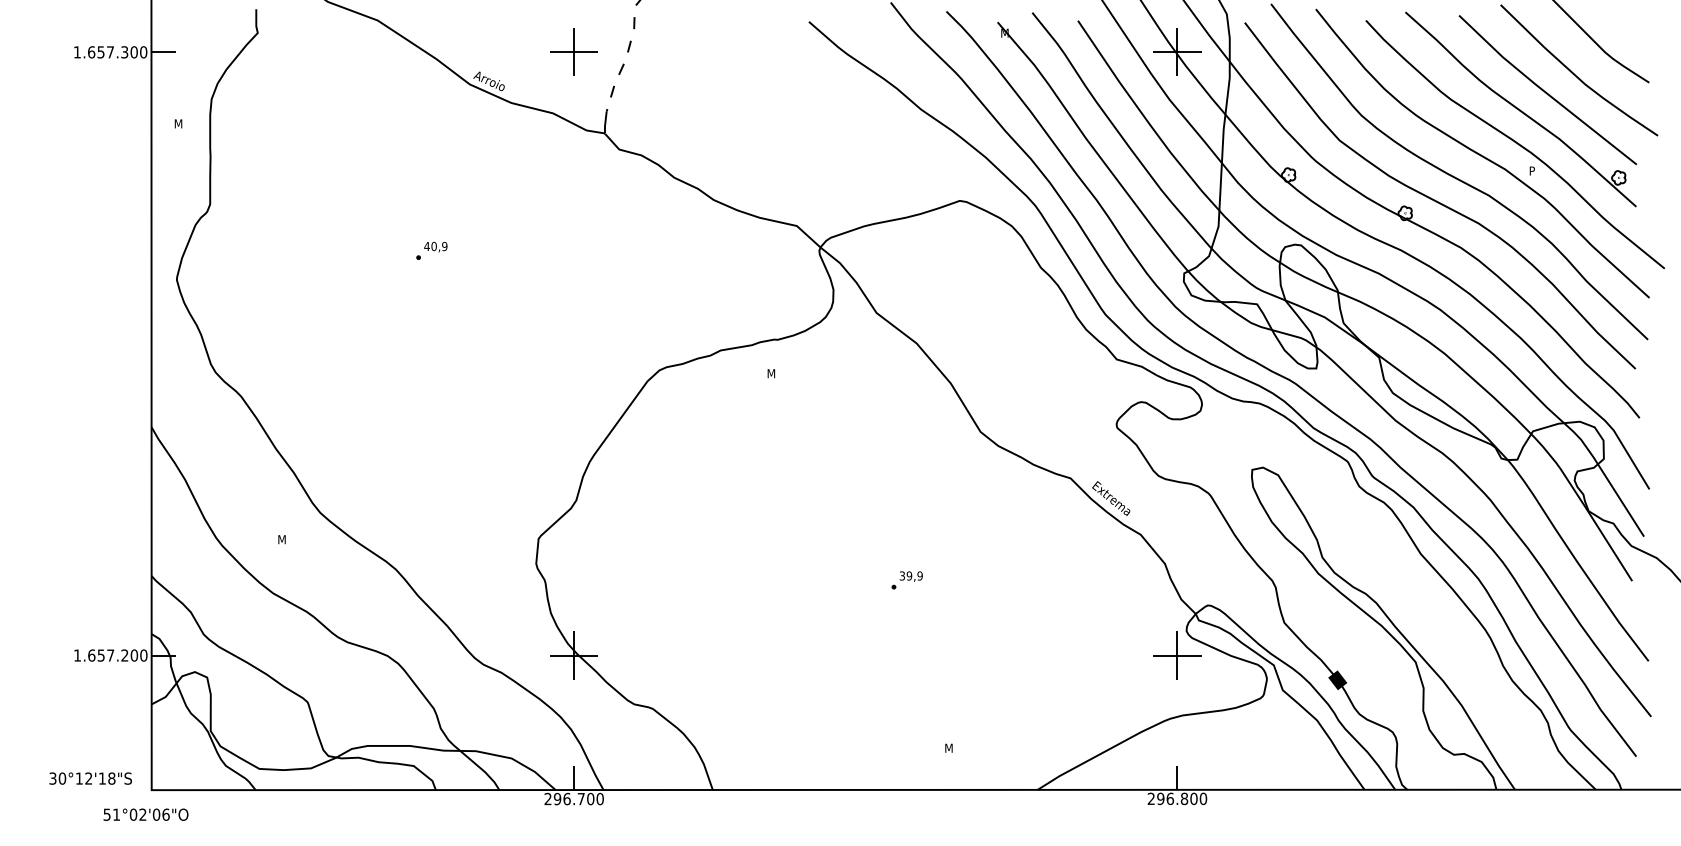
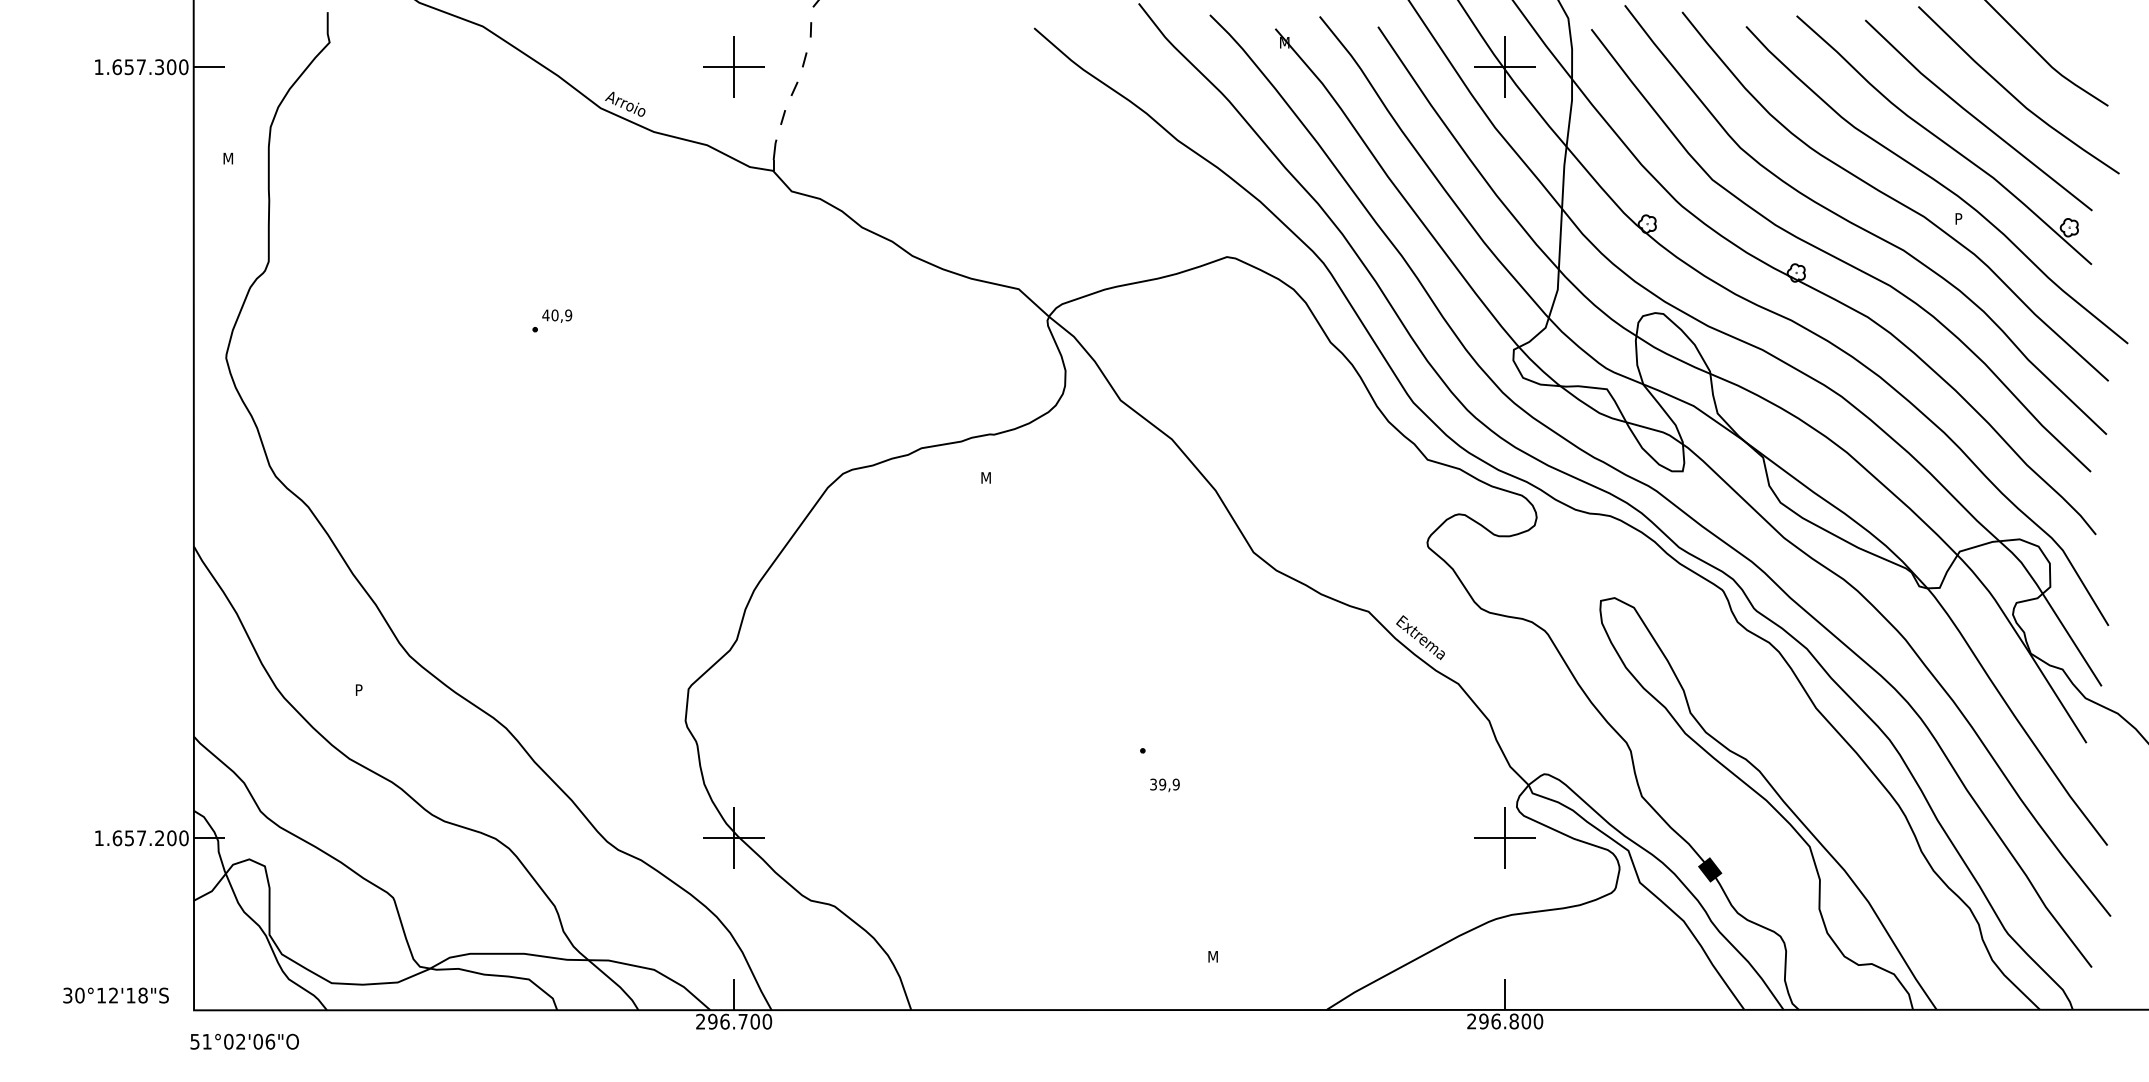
text: (282, 539) -> (361, 689), M -> P
text: (910, 576) -> (1164, 785), moved
text: (145, 814) -> (244, 1041), moved

